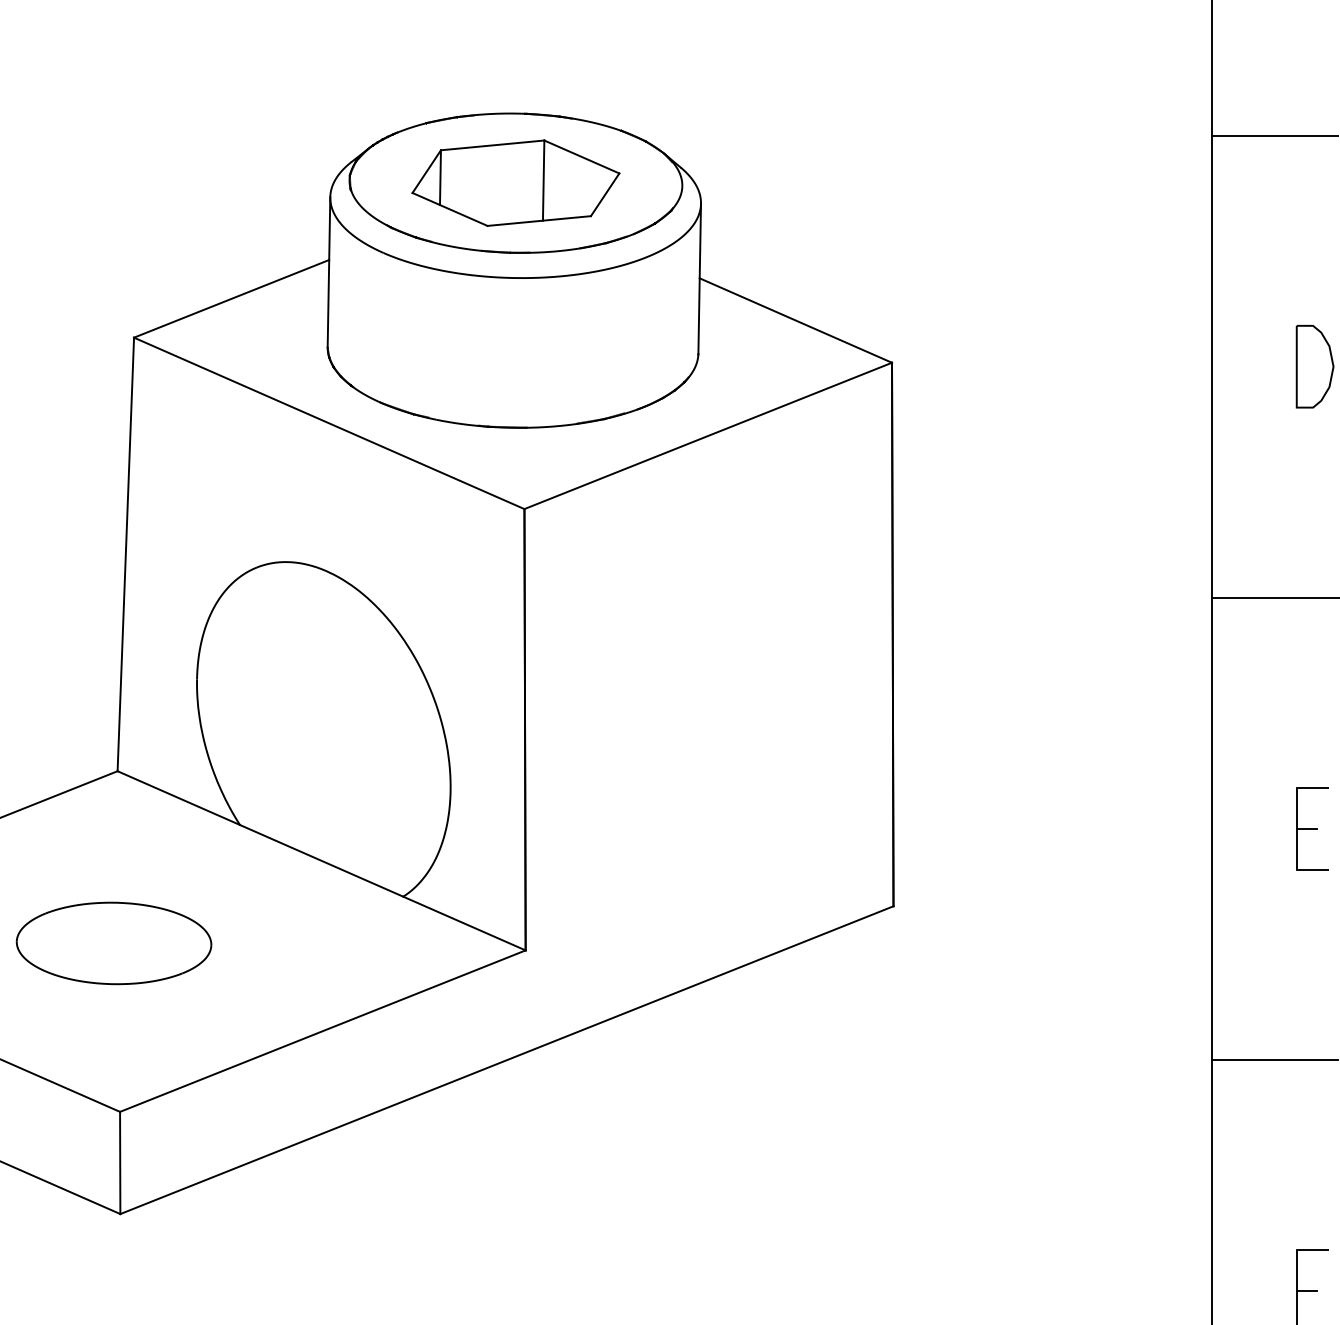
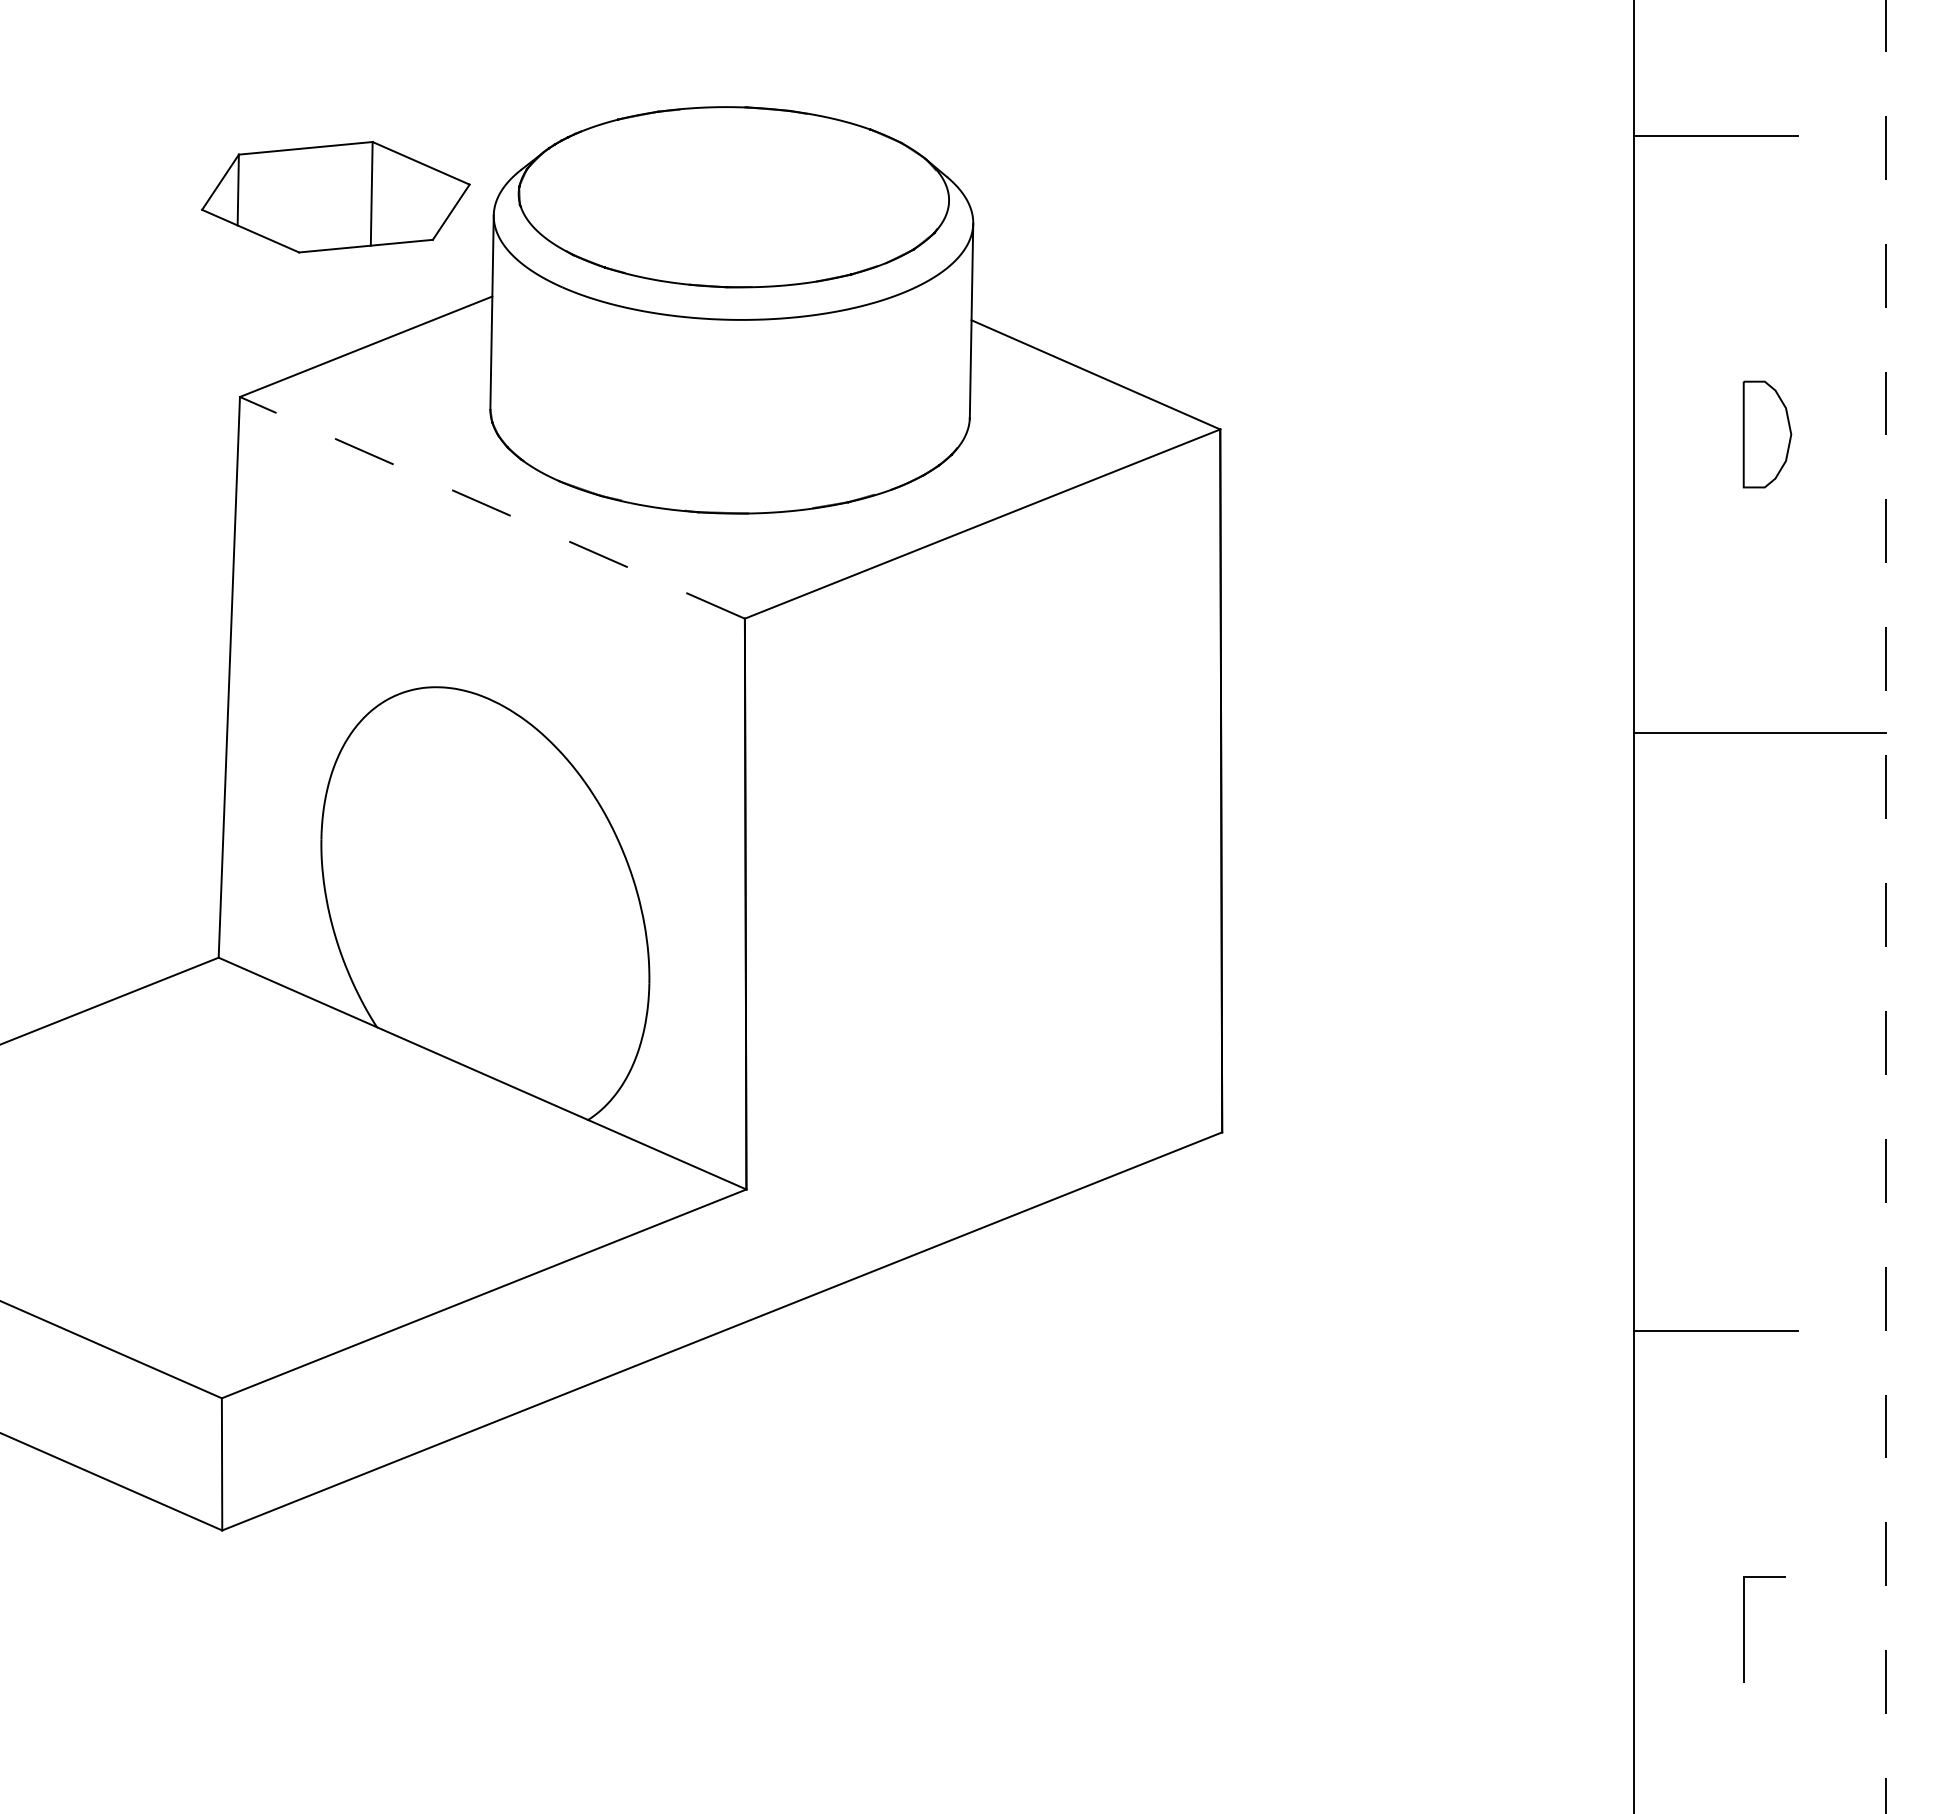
part: (515, 183) -> (335, 197), moved
line: (329, 423) -> (492, 507), solid -> dashed
part: (1312, 829) -> (1764, 1032), removed
part: (113, 943) -> (213, 1180), removed
line: (1306, 1291) -> (1756, 1630), removed

